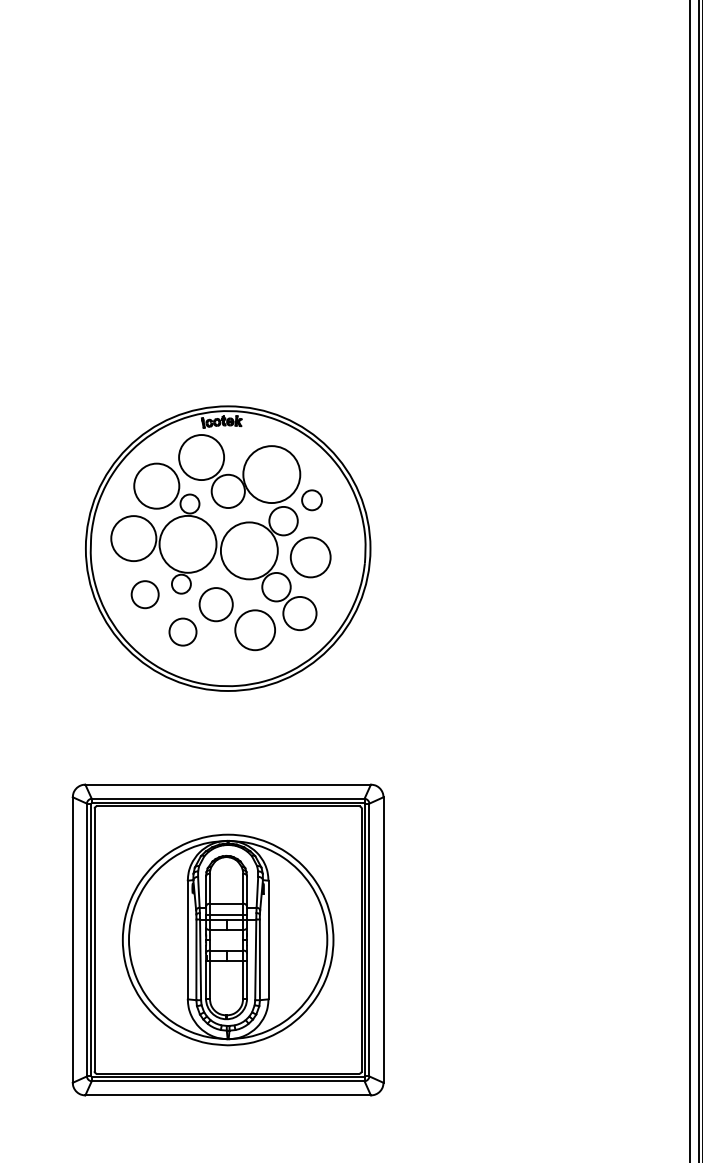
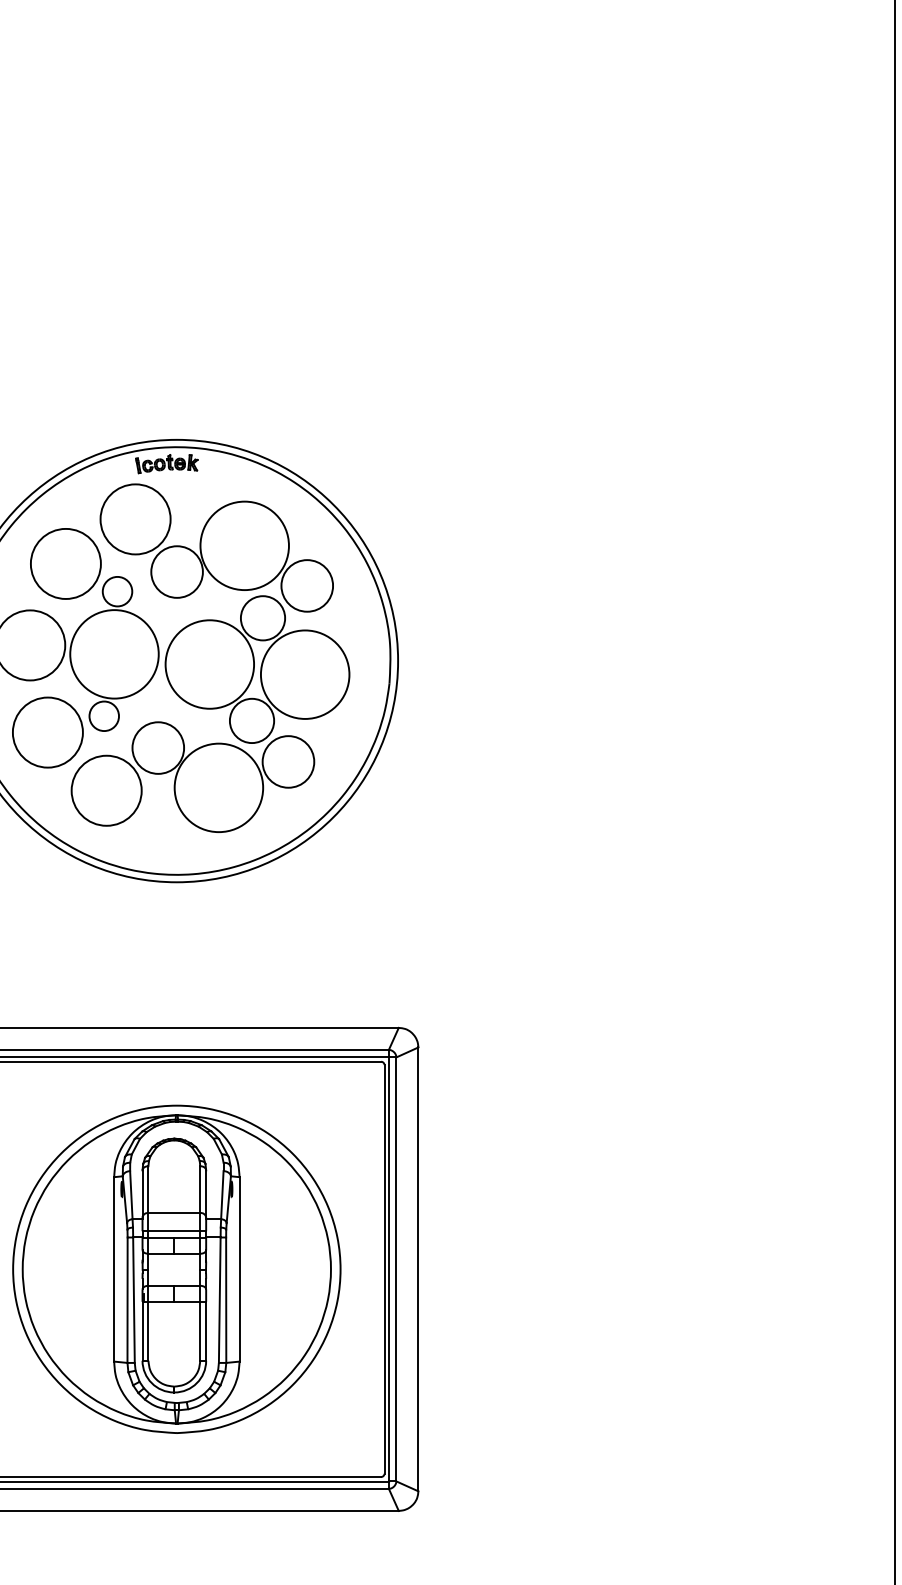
circle: (311, 499) -> (306, 584), size x1.67
circle: (310, 556) -> (304, 673), size x1.43
circle: (144, 594) -> (46, 732), size x1.67
circle: (254, 629) -> (217, 786), size x1.43
circle: (182, 631) -> (105, 789), size x1.67

